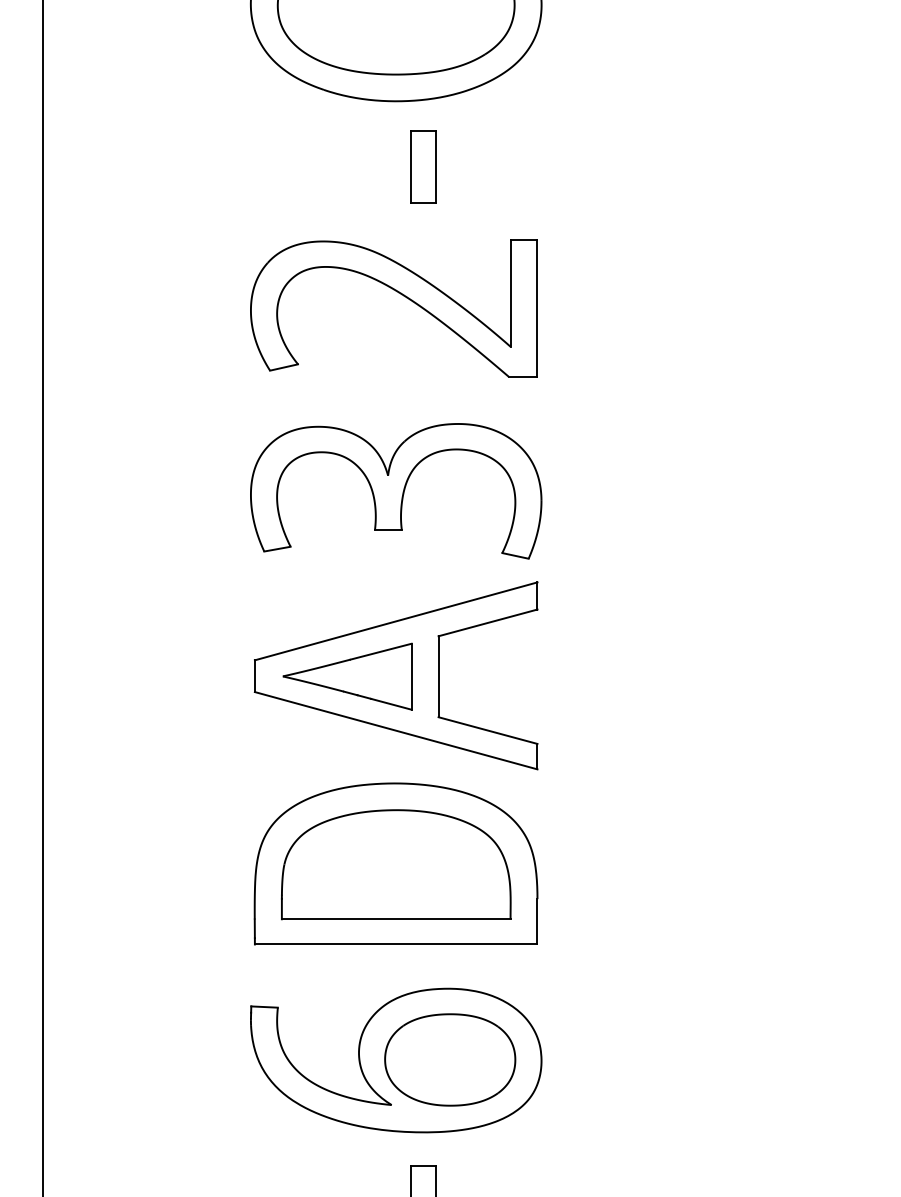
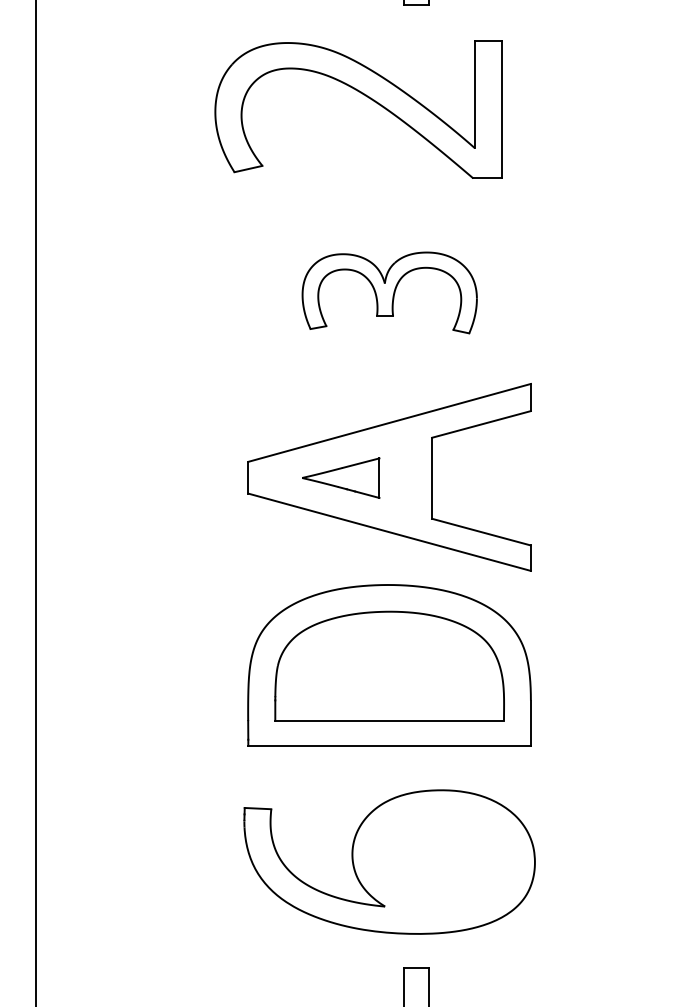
part: (403, 296) -> (367, 98), moved
part: (396, 491) -> (389, 293), size x0.6
part: (347, 676) -> (340, 478), size x0.6
part: (450, 1059) -> (443, 861), removed

